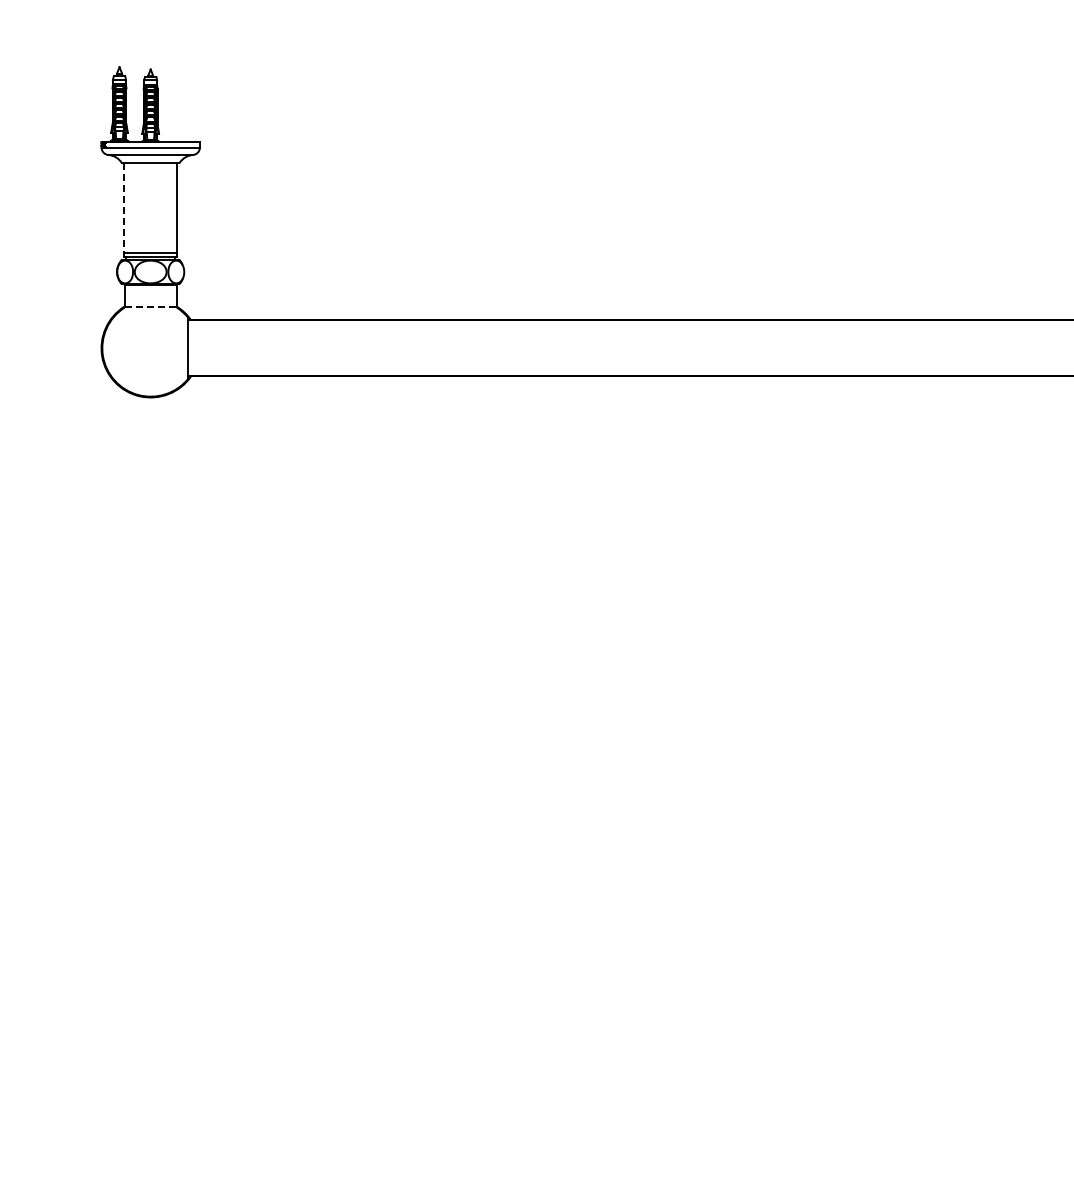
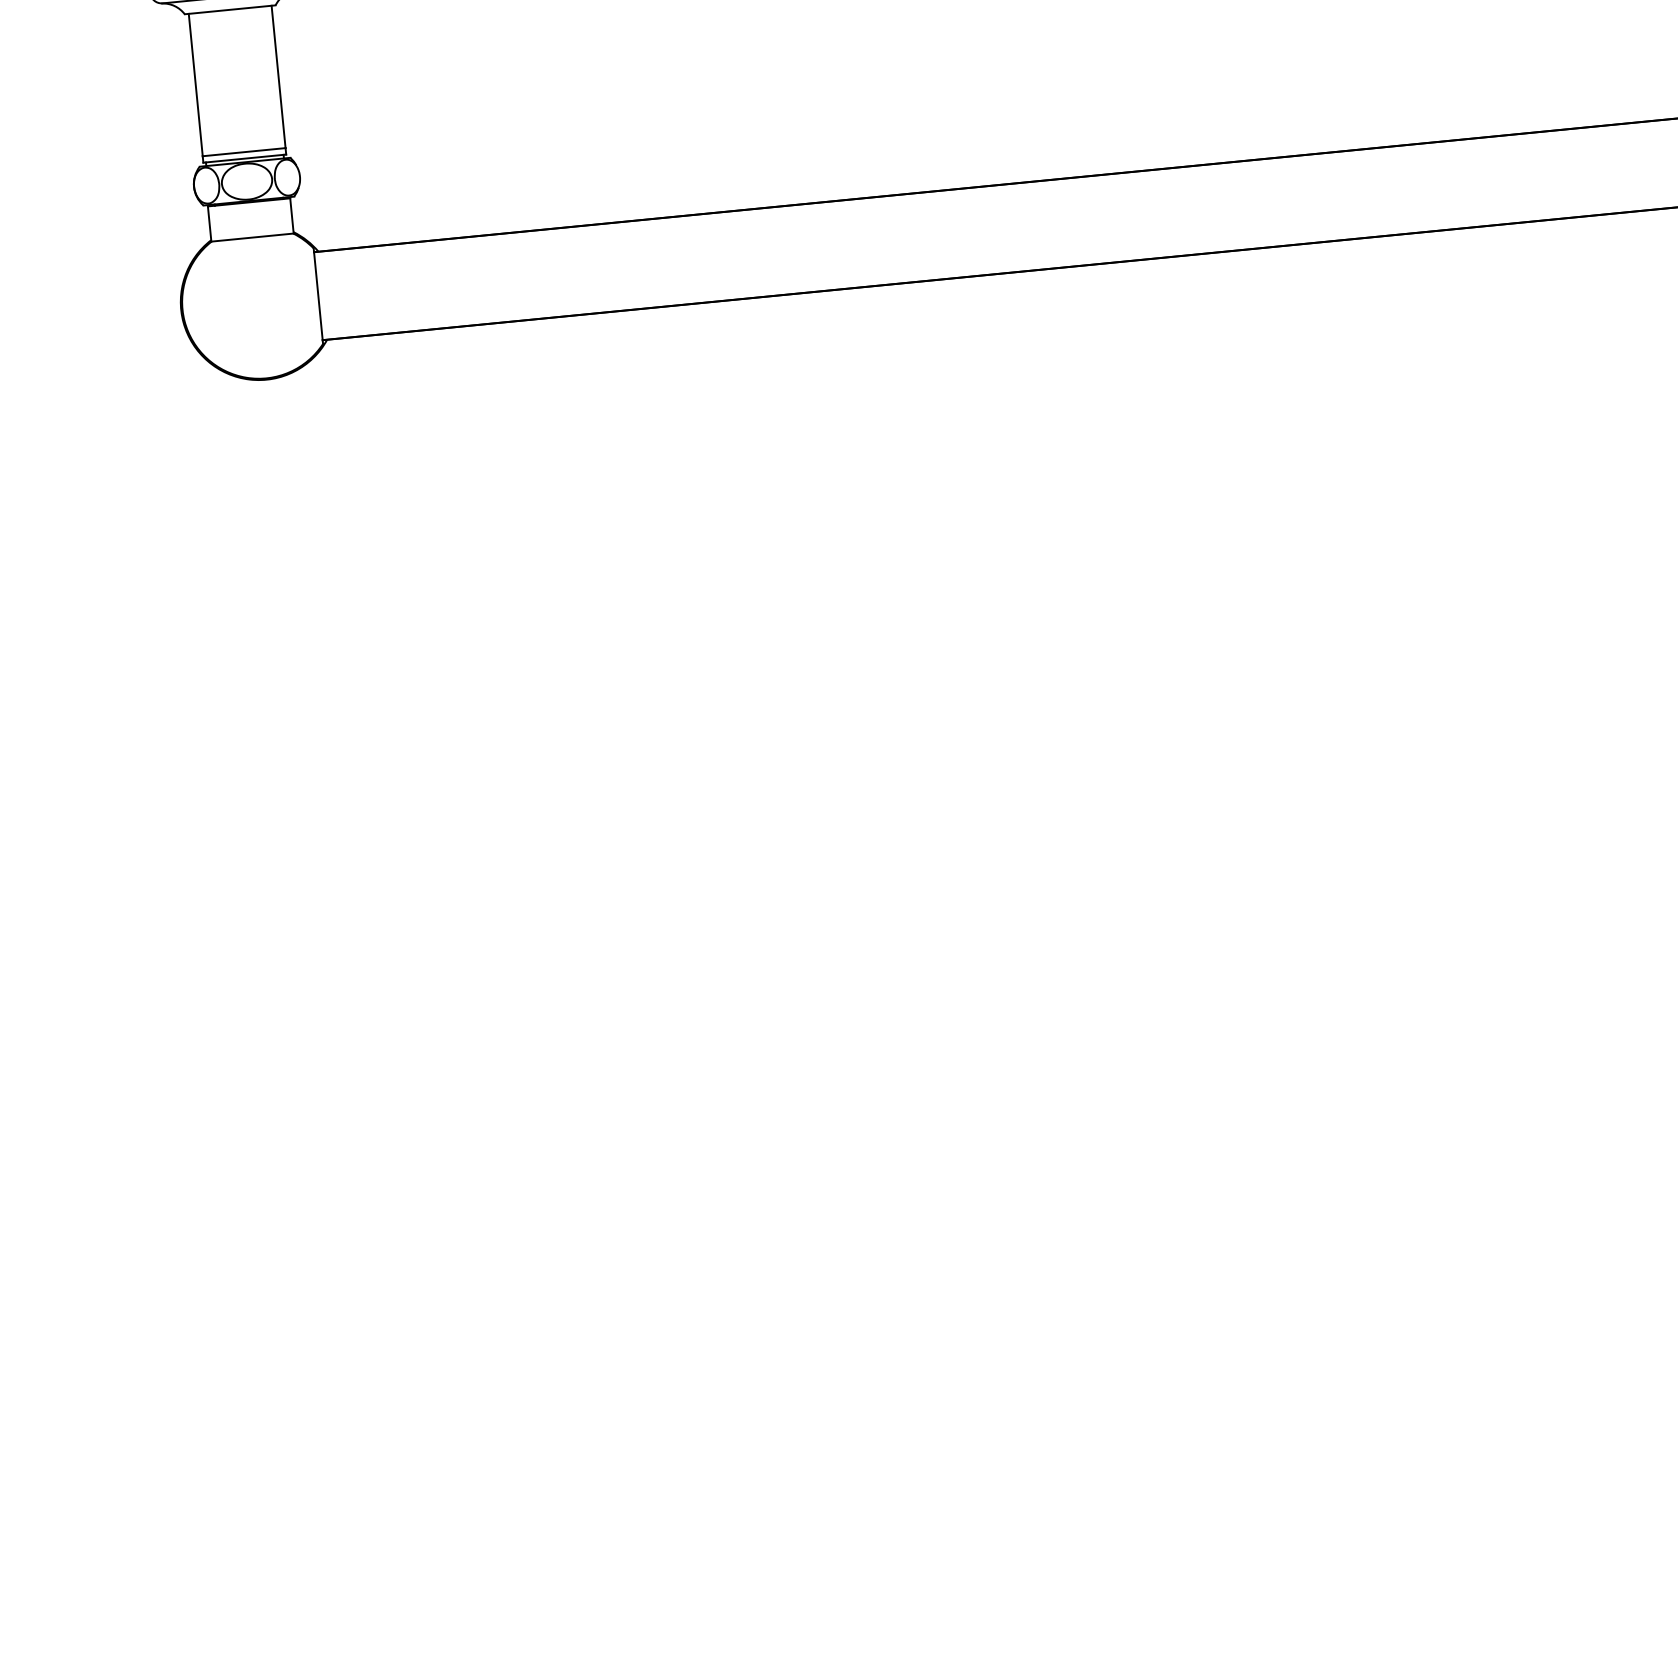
line: (124, 208) -> (195, 85), dashed -> solid
line: (151, 307) -> (253, 237), dashed -> solid

